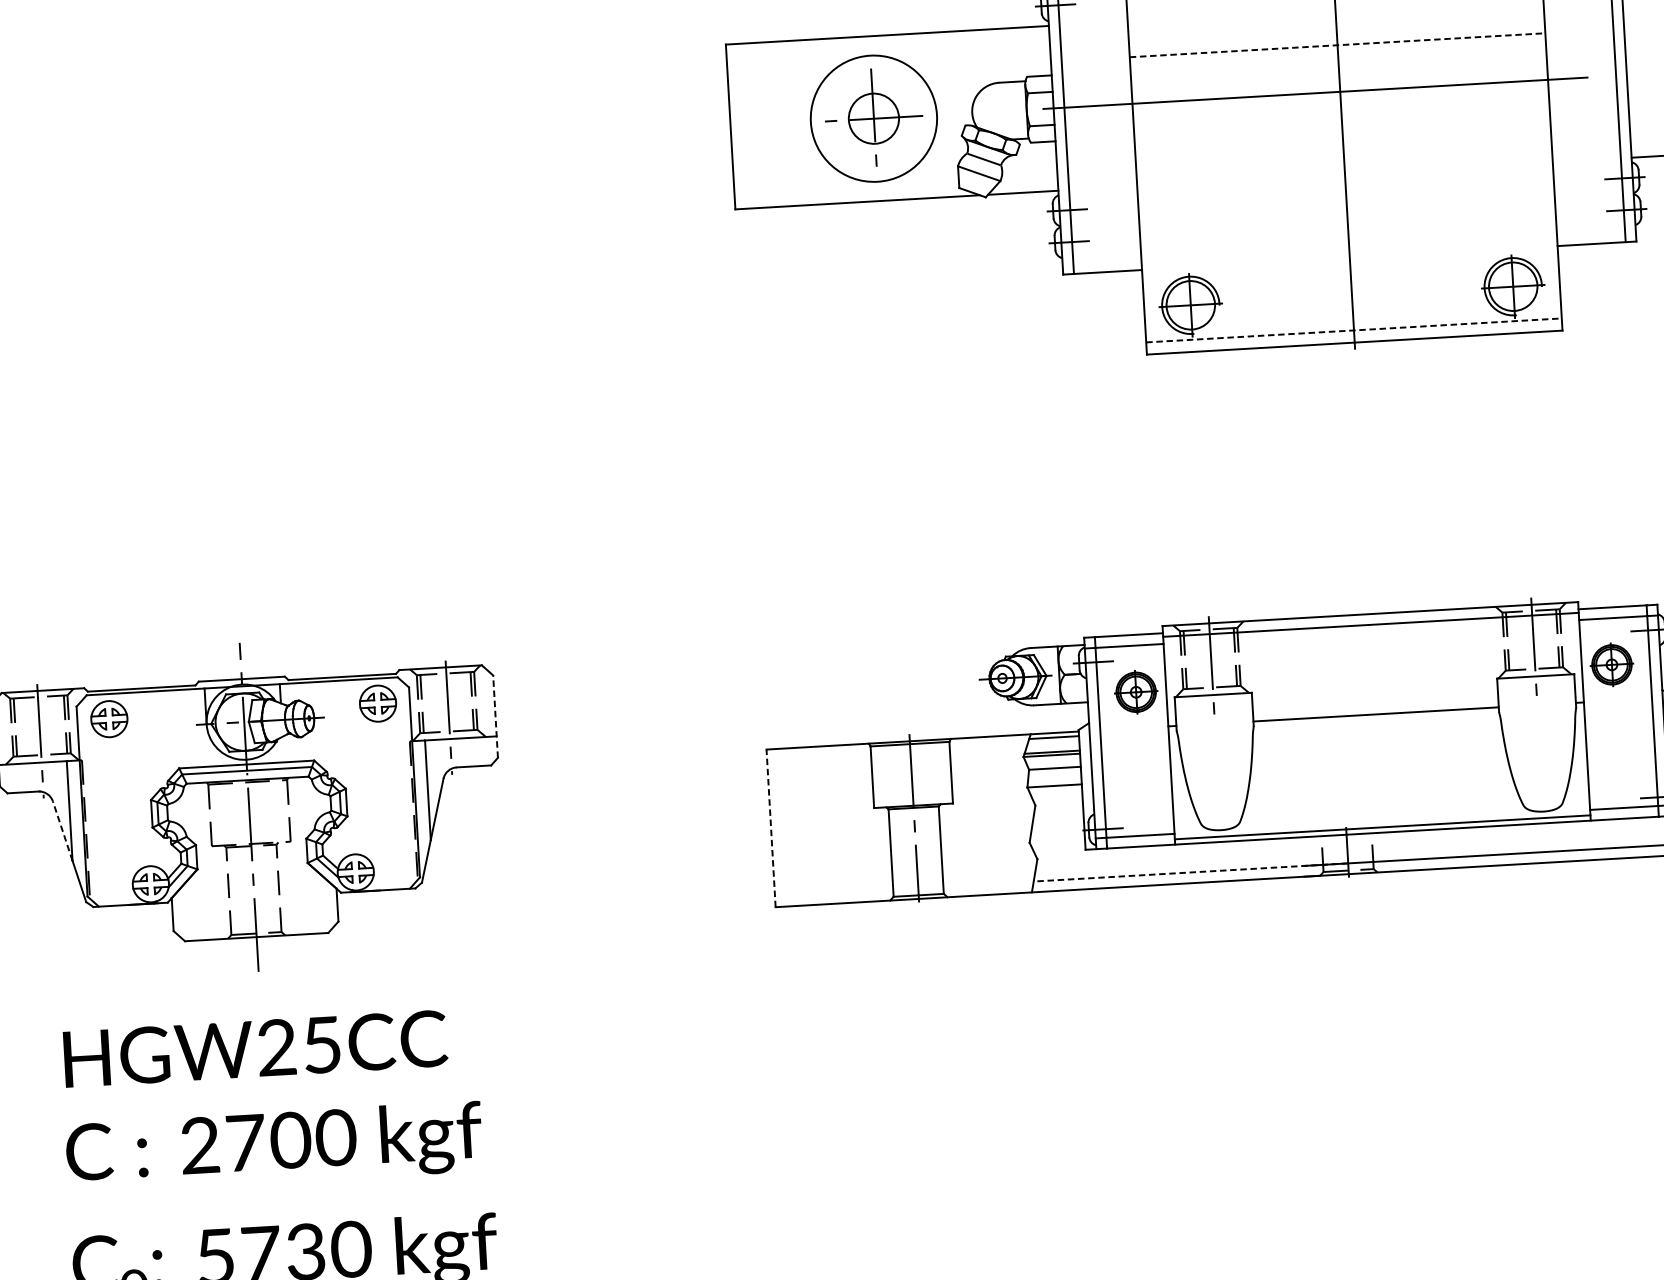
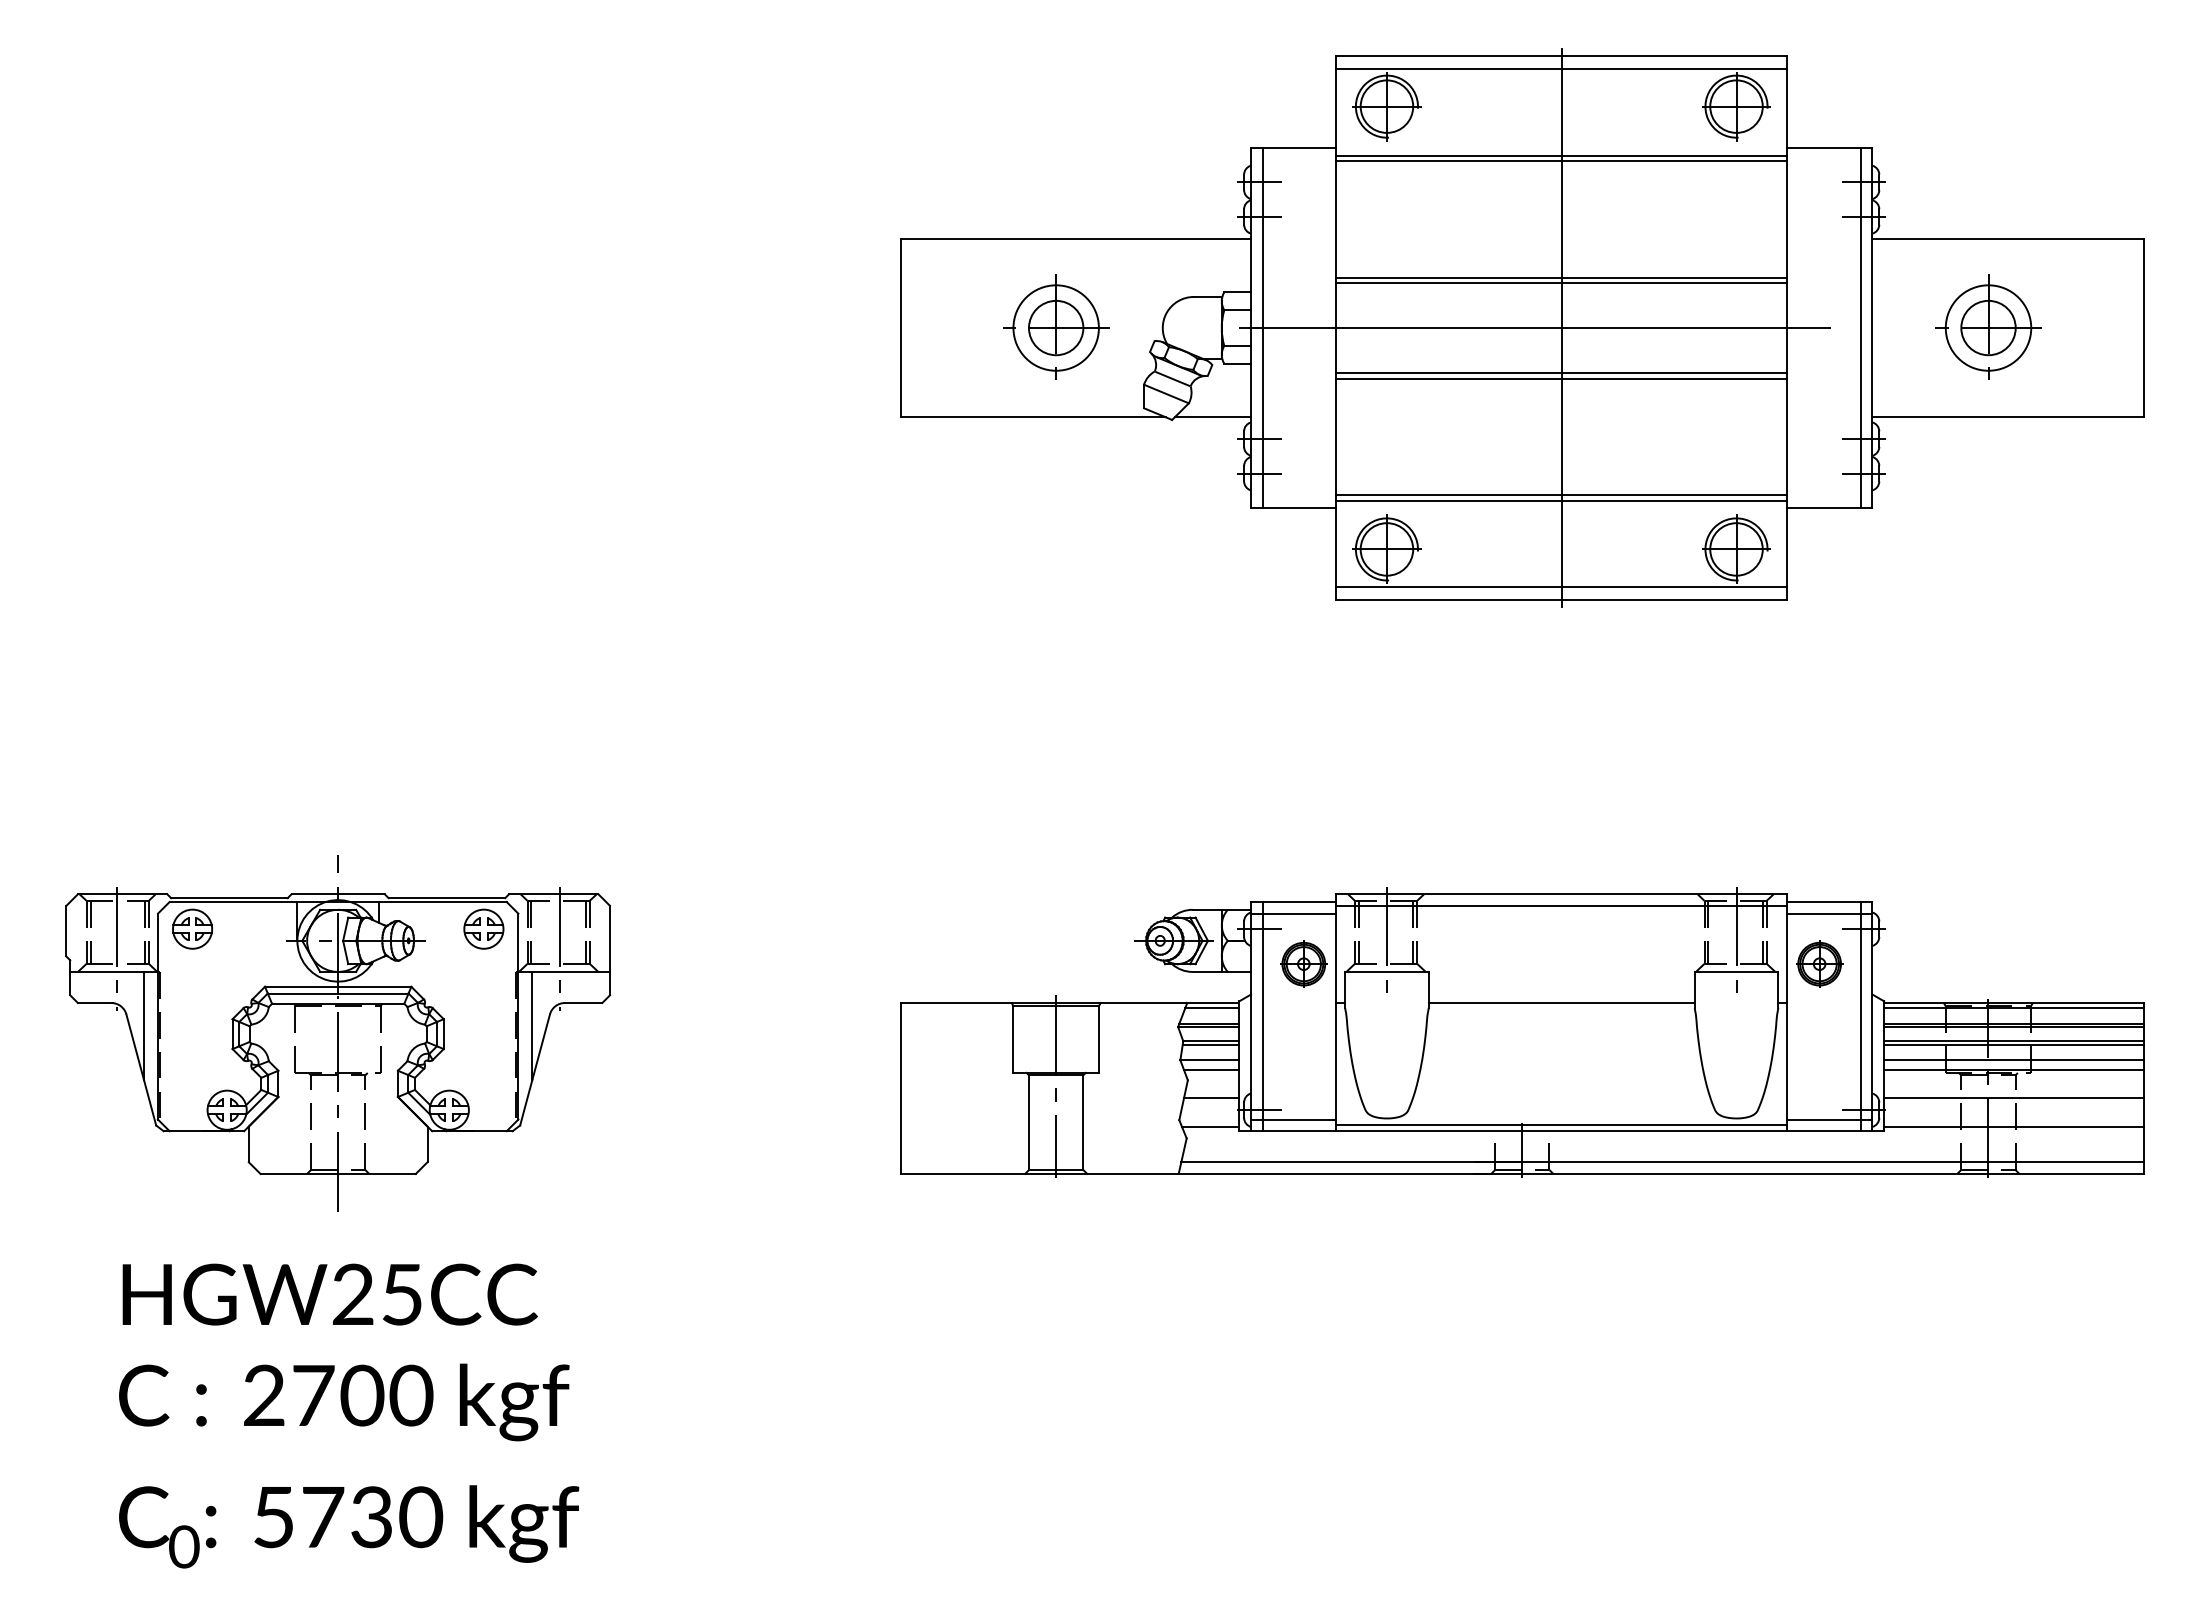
line: (1338, 45) -> (1562, 277), dashed -> solid
line: (1337, 50) -> (1561, 283), added
circle: (873, 118) -> (1055, 327), size x0.62
line: (1342, 133) -> (1561, 373), added
line: (1342, 138) -> (1561, 378), added
line: (1348, 246) -> (1561, 495), added
line: (1349, 250) -> (1561, 500), added
line: (1354, 330) -> (1562, 586), dashed -> solid
line: (495, 716) -> (610, 950), dashed -> solid
line: (1054, 771) -> (1210, 1044), added
line: (1056, 794) -> (1211, 1069), added
line: (1058, 820) -> (1211, 1097), added
line: (770, 827) -> (900, 1087), dashed -> solid
line: (62, 831) -> (135, 1047), dashed -> solid
line: (1058, 846) -> (1210, 1126), added
line: (1190, 872) -> (1351, 1162), dashed -> solid

